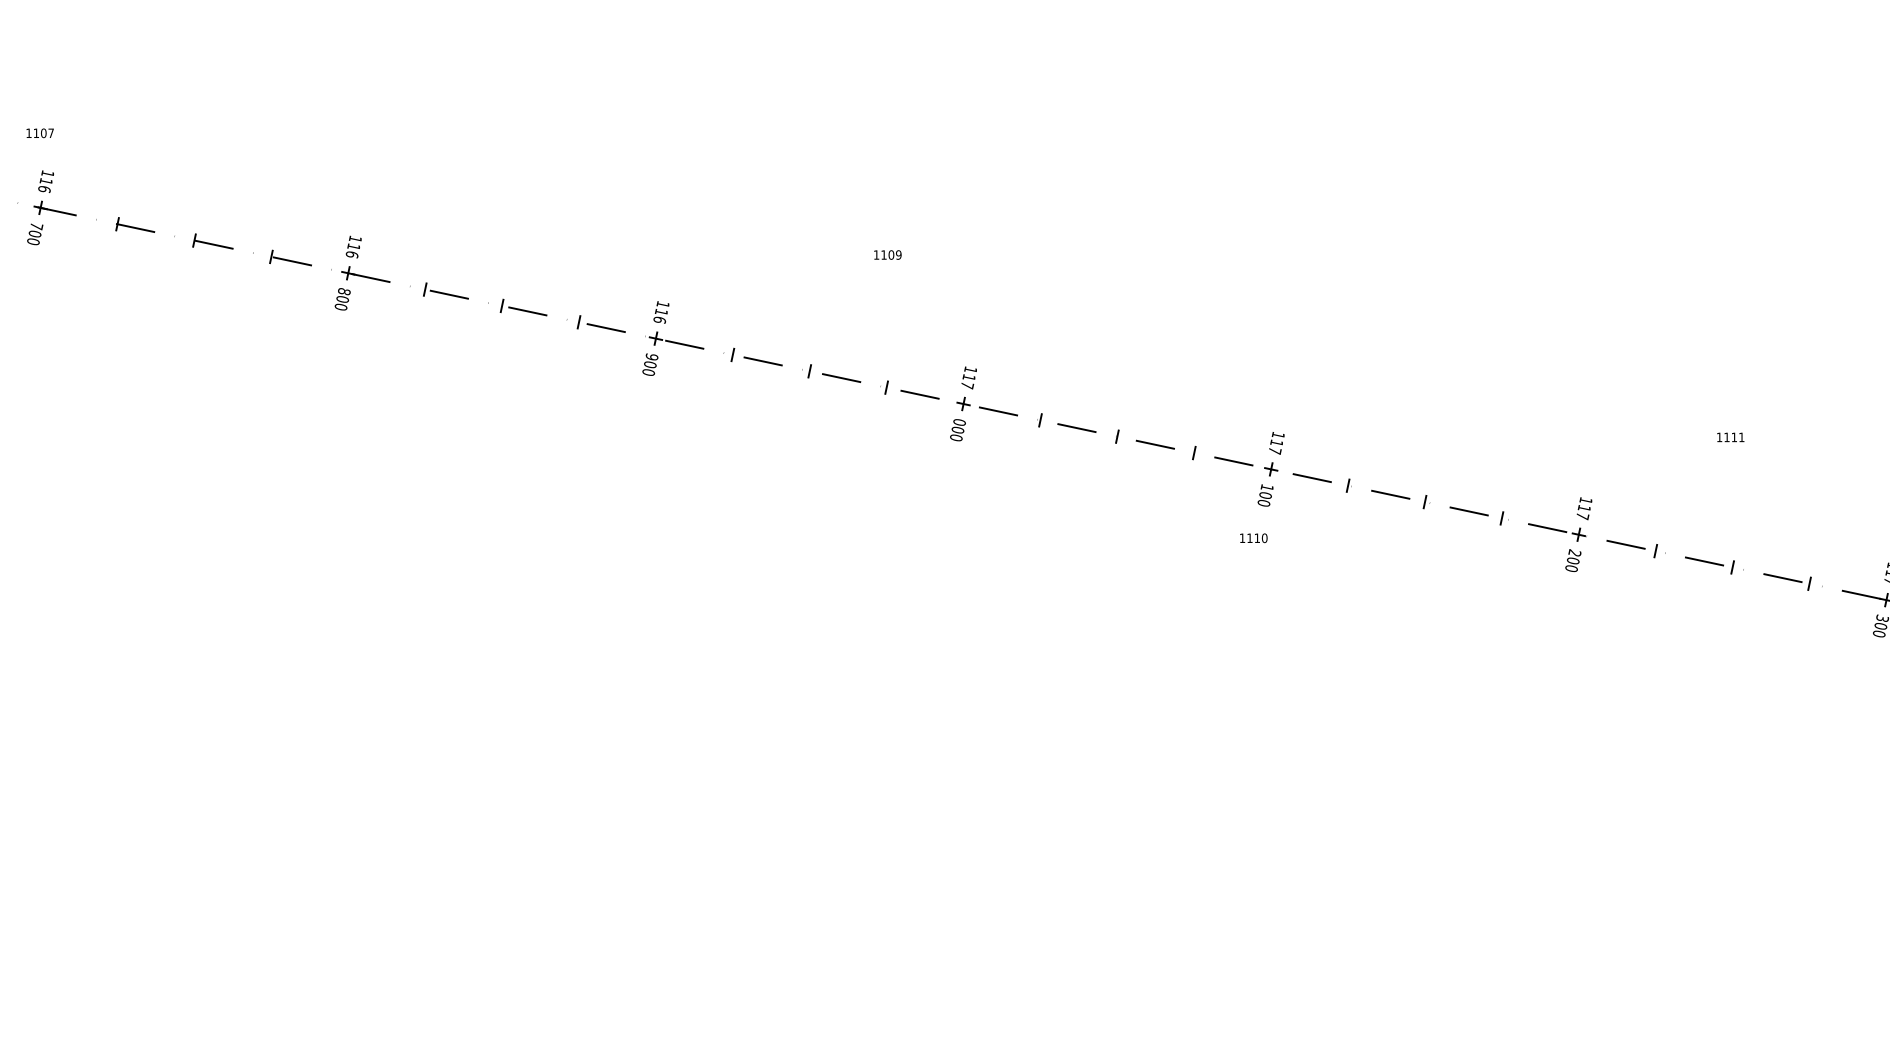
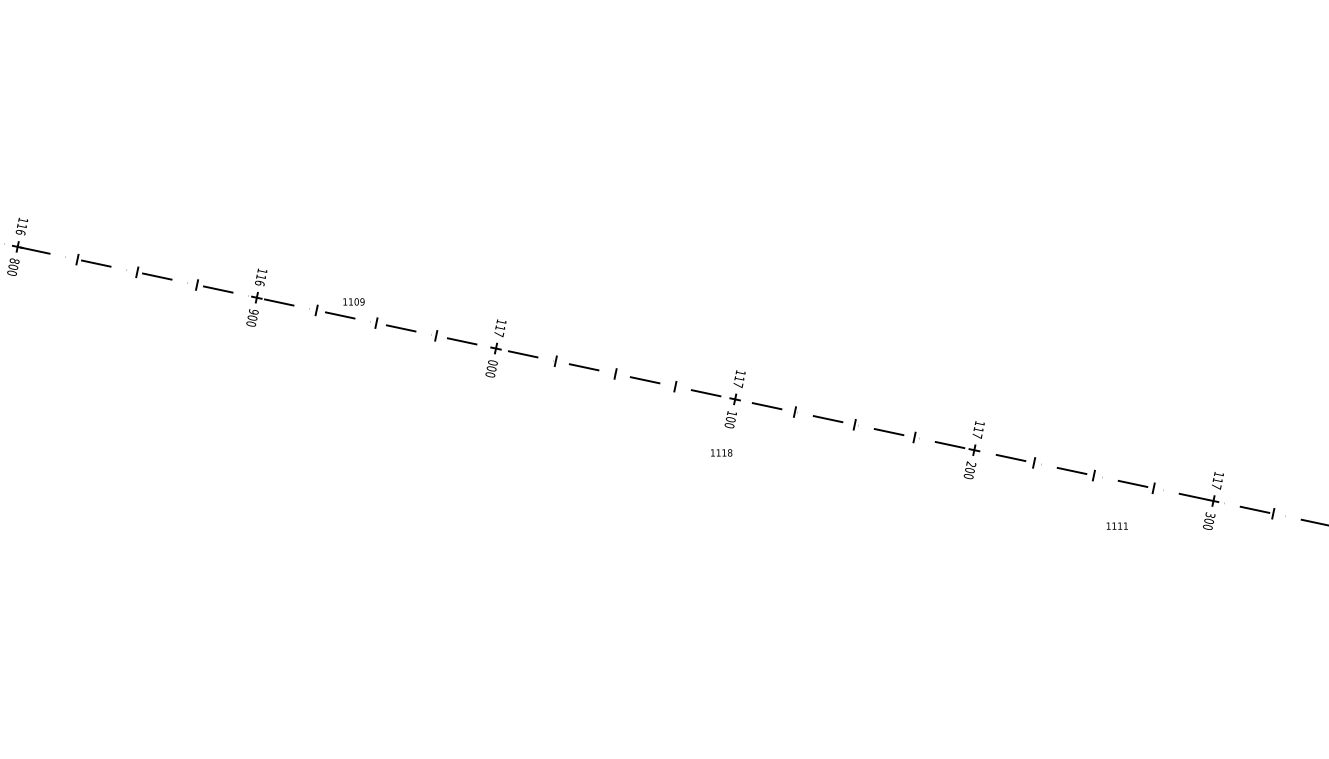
text: (887, 254) -> (353, 301), moved
text: (1730, 437) -> (1117, 526), moved
text: (1264, 537) -> (729, 452), 1110 -> 1118

